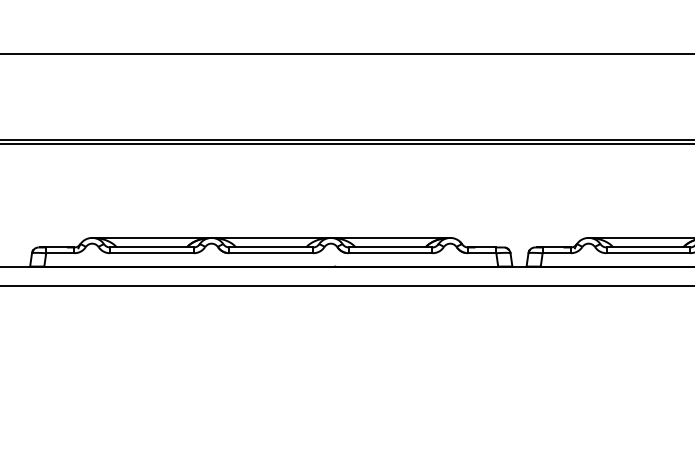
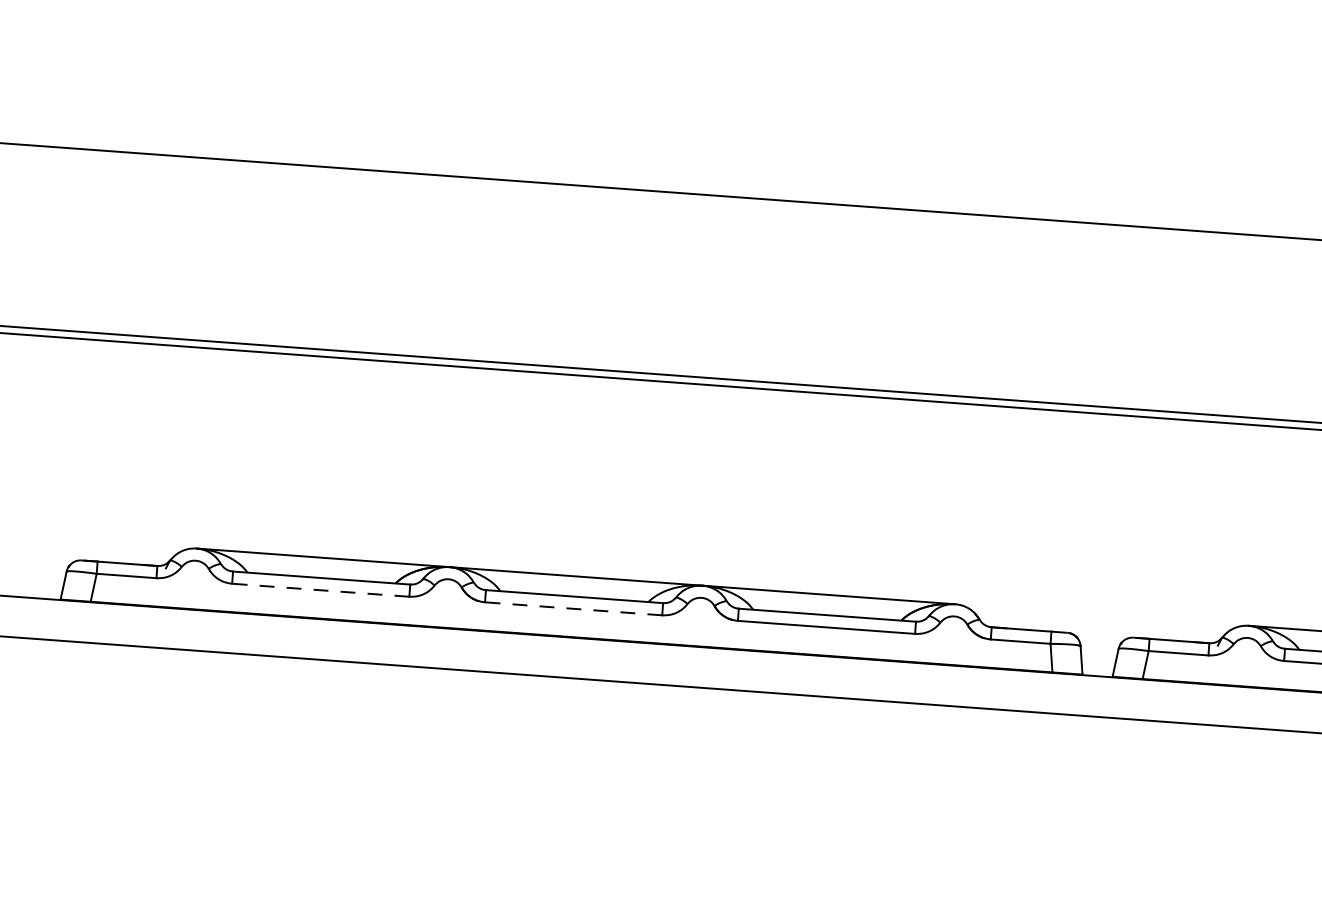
line: (151, 253) -> (319, 590), solid -> dashed
line: (271, 253) -> (574, 609), solid -> dashed

